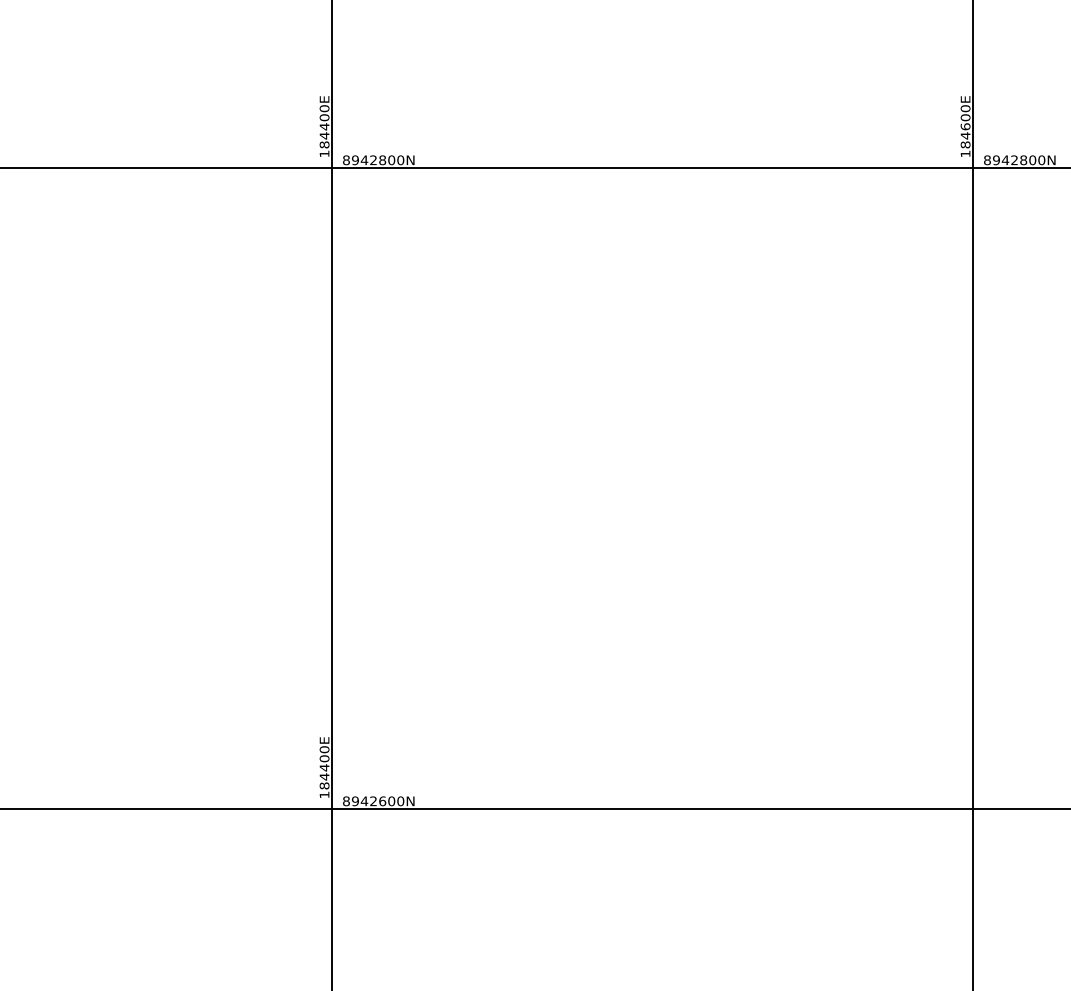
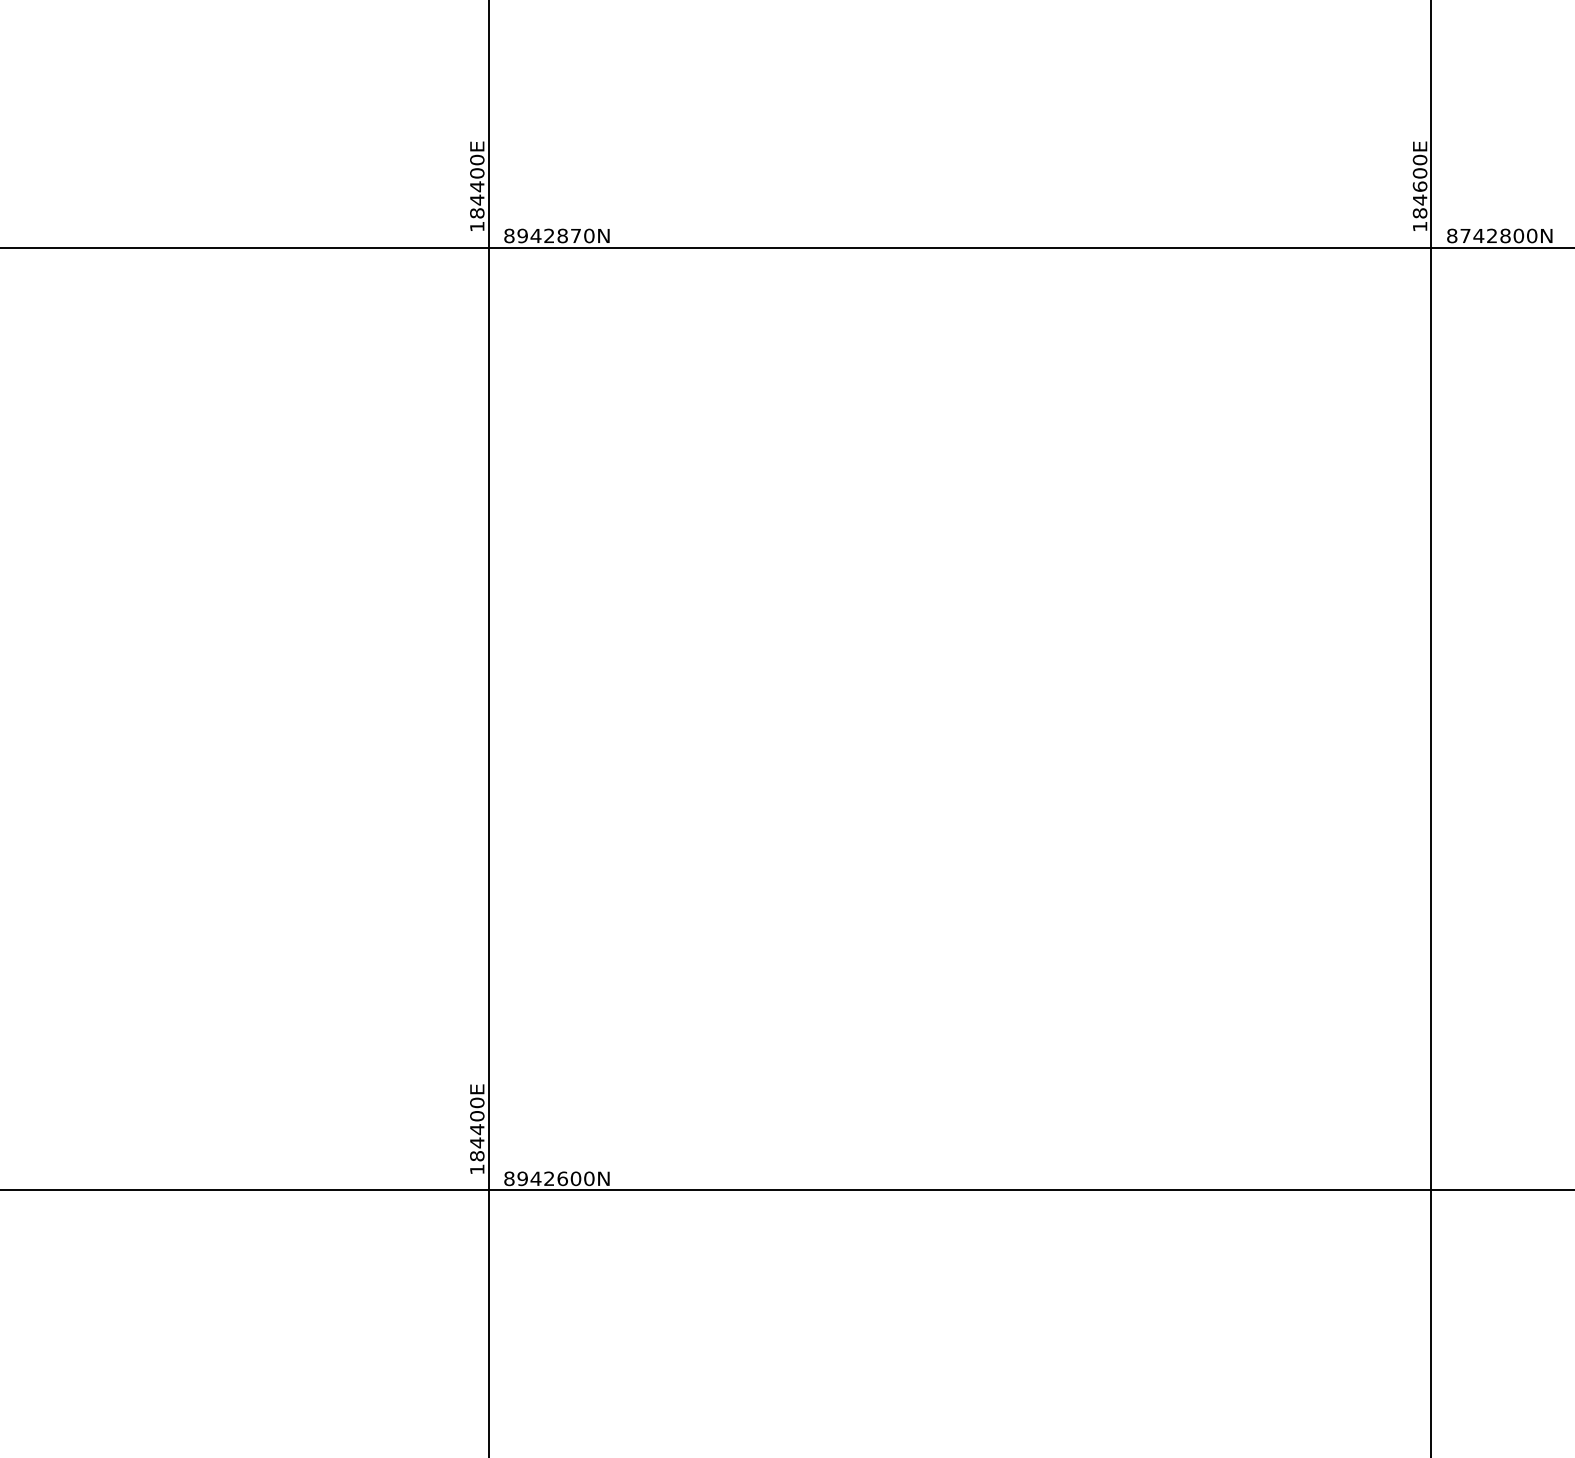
text: (391, 160) -> (575, 236), 8942800N -> 8942870N
text: (996, 160) -> (1465, 236), 8942800N -> 8742800N

